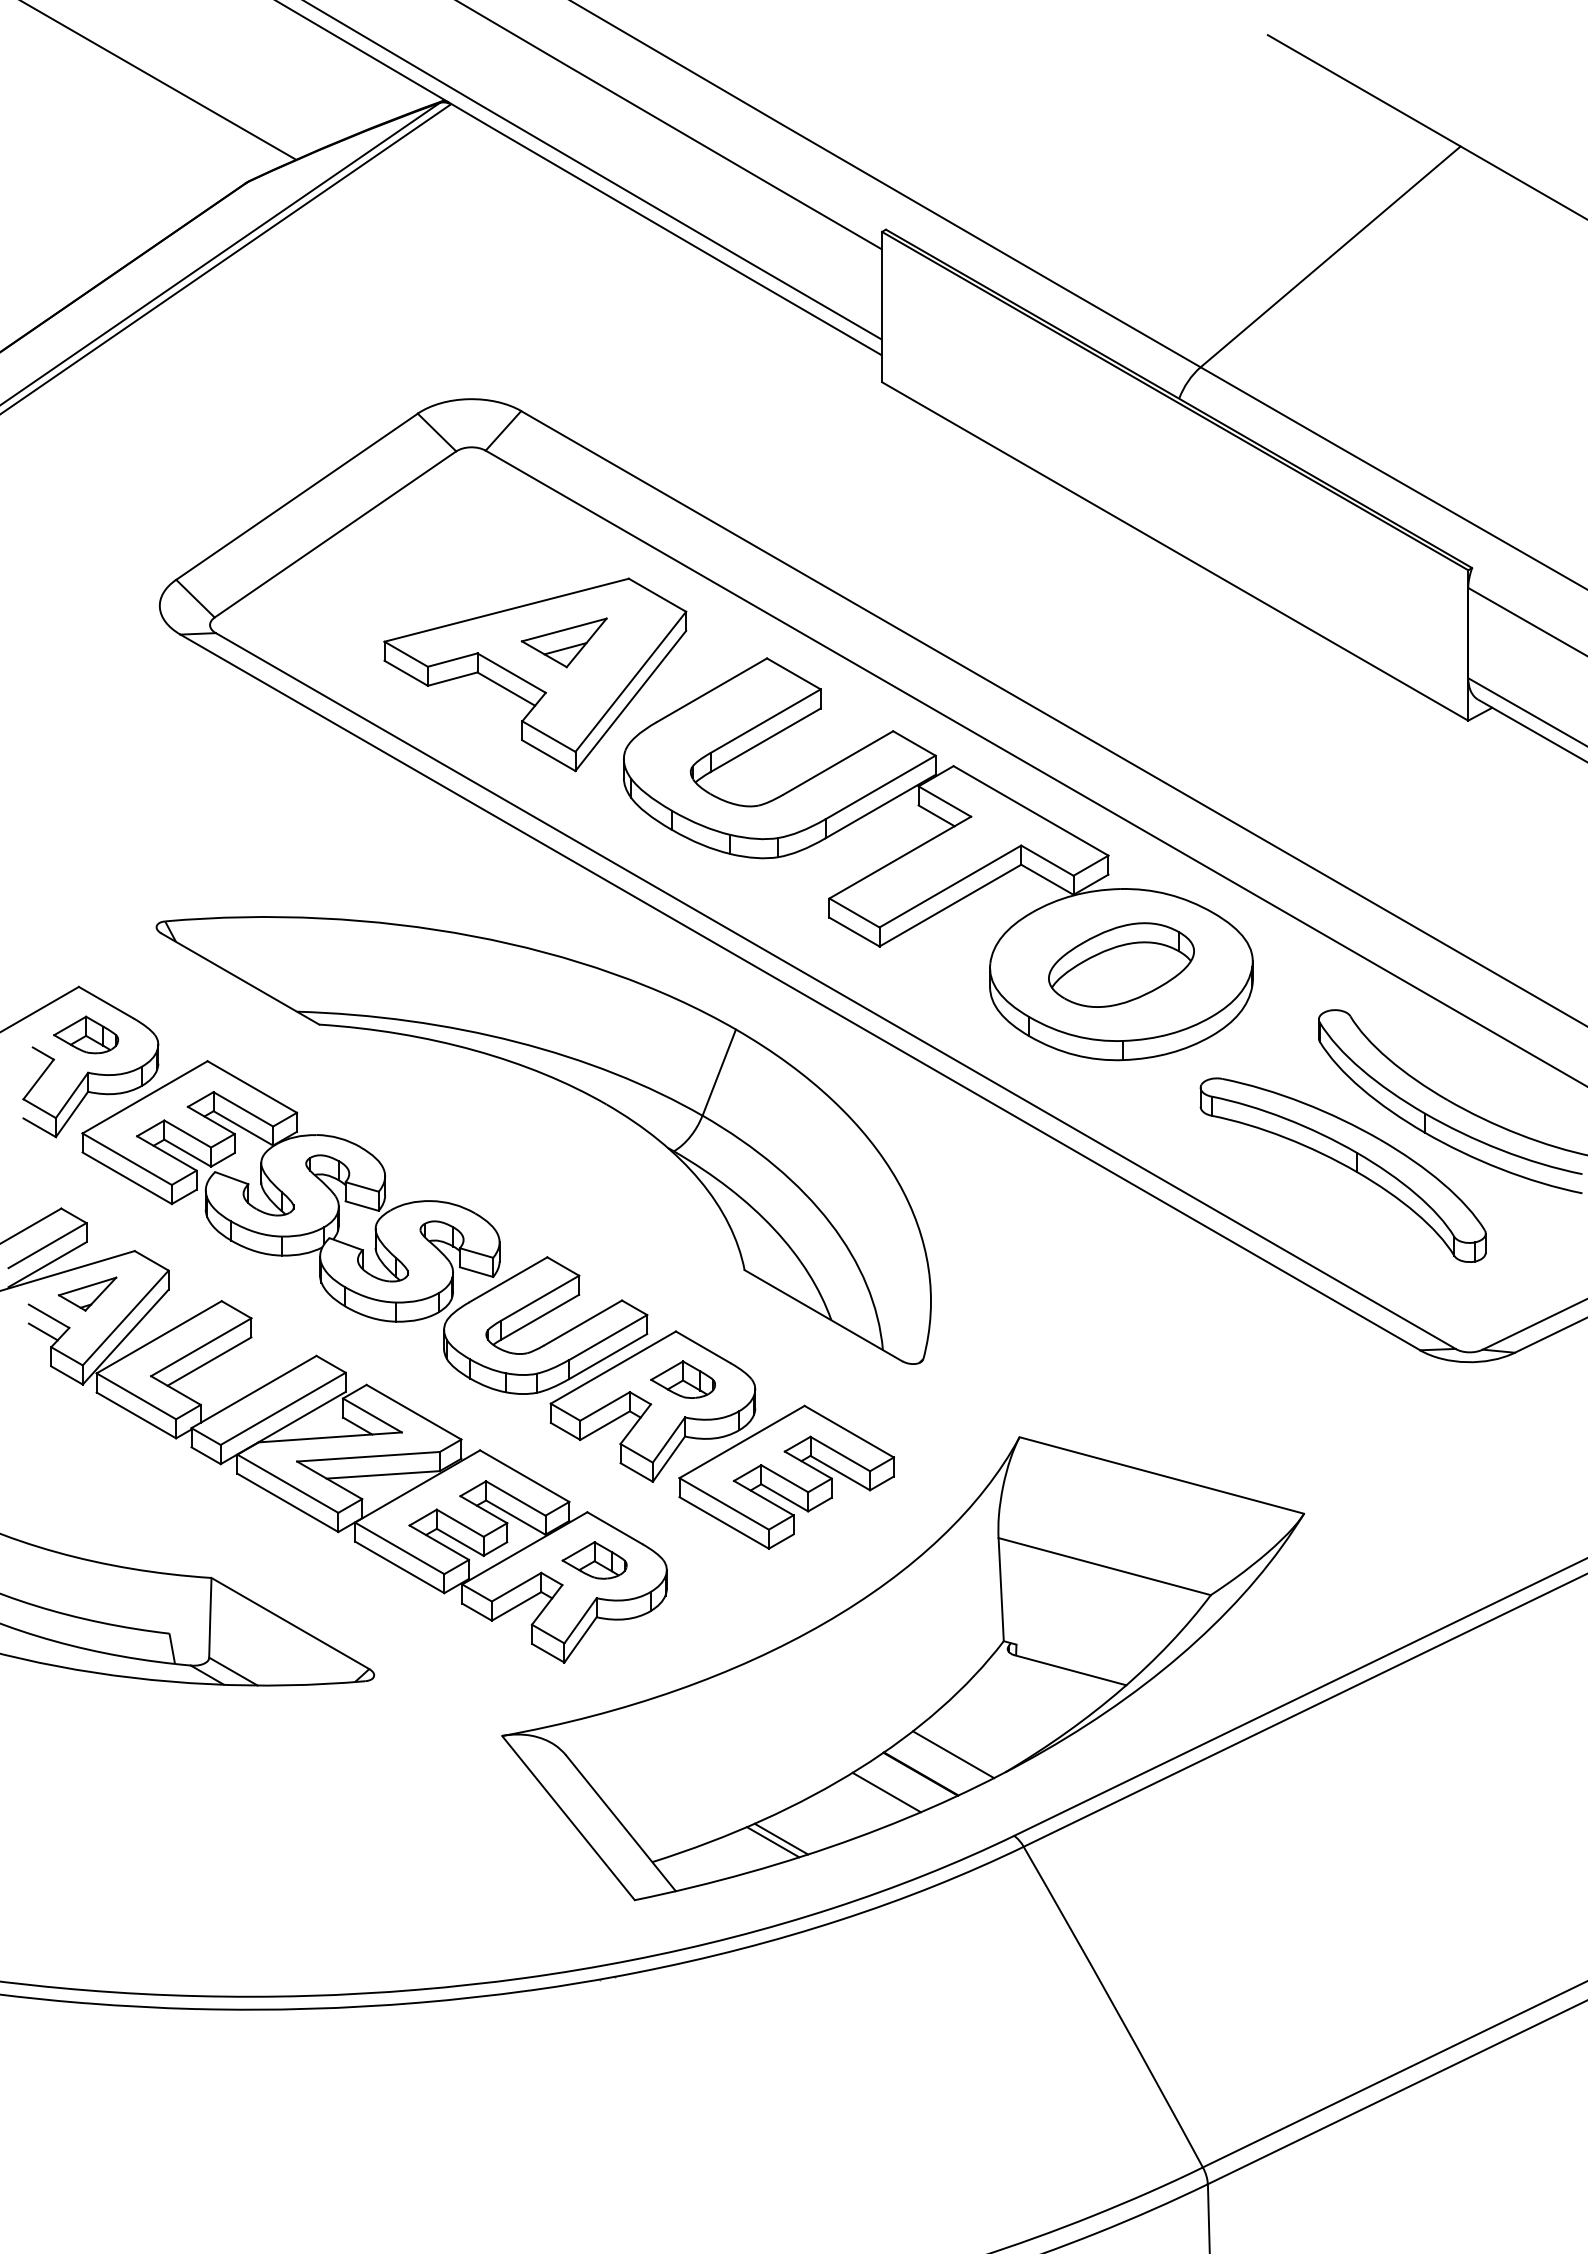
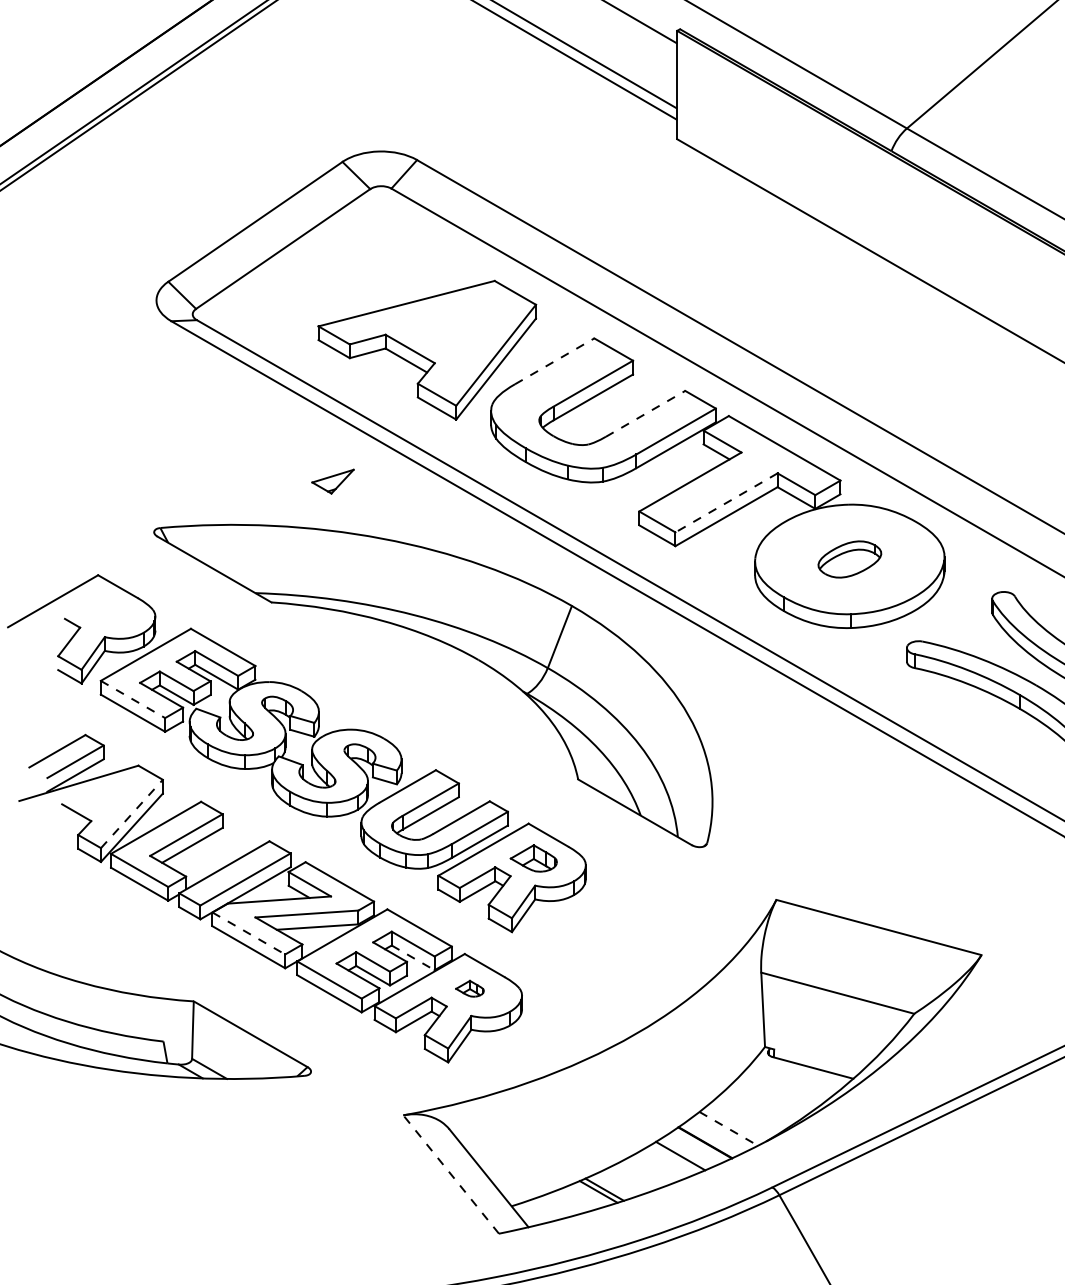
part: (563, 642) -> (447, 326), removed
line: (712, 690) -> (555, 361), solid -> dashed
line: (838, 763) -> (645, 414), solid -> dashed
line: (950, 886) -> (726, 502), solid -> dashed
part: (1121, 964) -> (849, 559), size x0.6
part: (86, 1034) -> (103, 609), removed
line: (127, 1159) -> (133, 699), solid -> dashed
part: (87, 1293) -> (332, 481), moved
line: (125, 1317) -> (131, 813), solid -> dashed
line: (42, 1331) -> (71, 823), removed
part: (786, 1476) -> (608, 928), removed
line: (288, 1484) -> (249, 934), solid -> dashed
line: (516, 1517) -> (413, 957), solid -> dashed
part: (594, 1560) -> (469, 988), size x0.6
line: (953, 1754) -> (728, 1128), solid -> dashed
line: (568, 1818) -> (451, 1174), solid -> dashed

